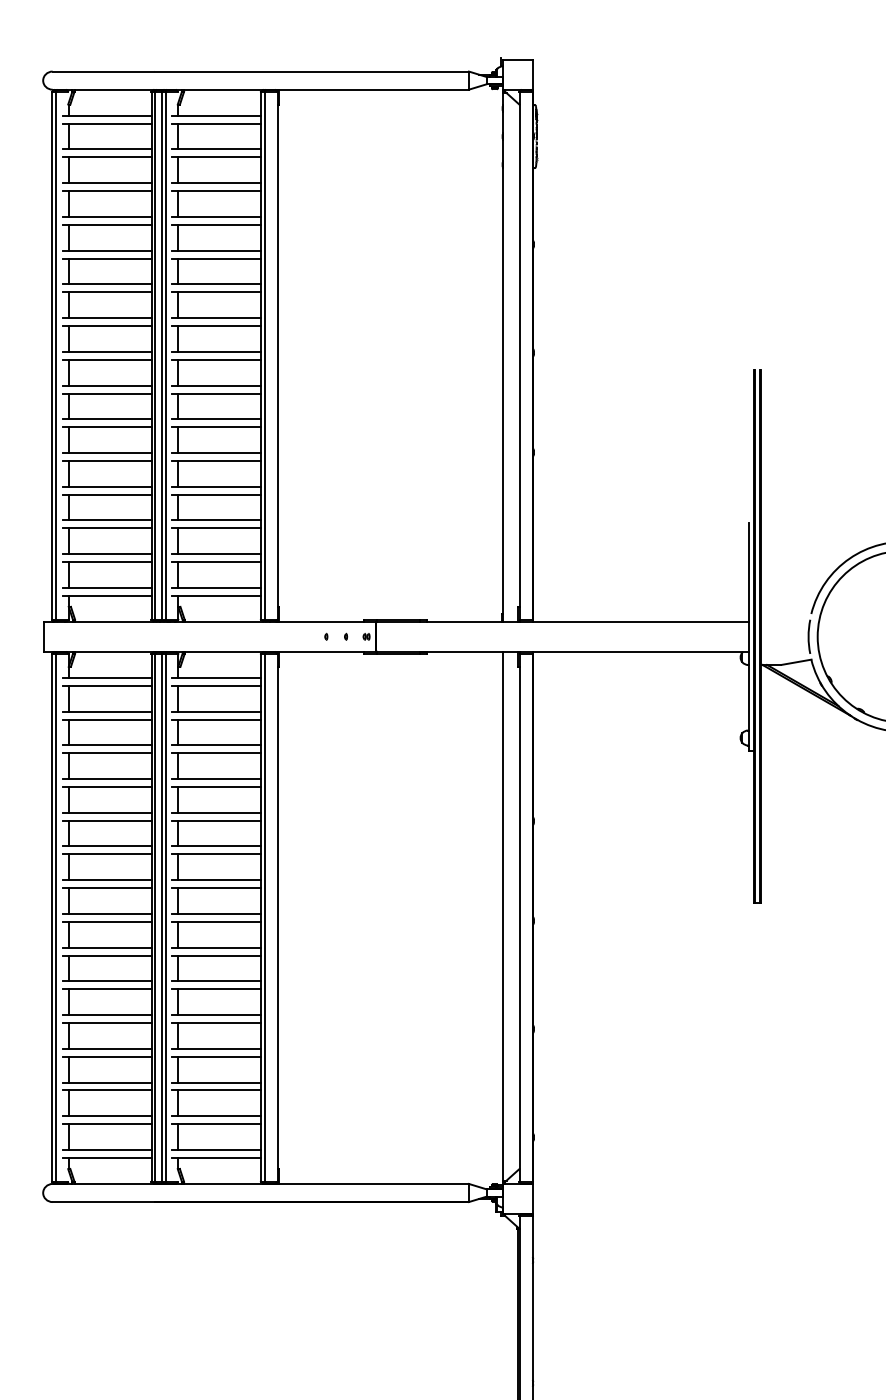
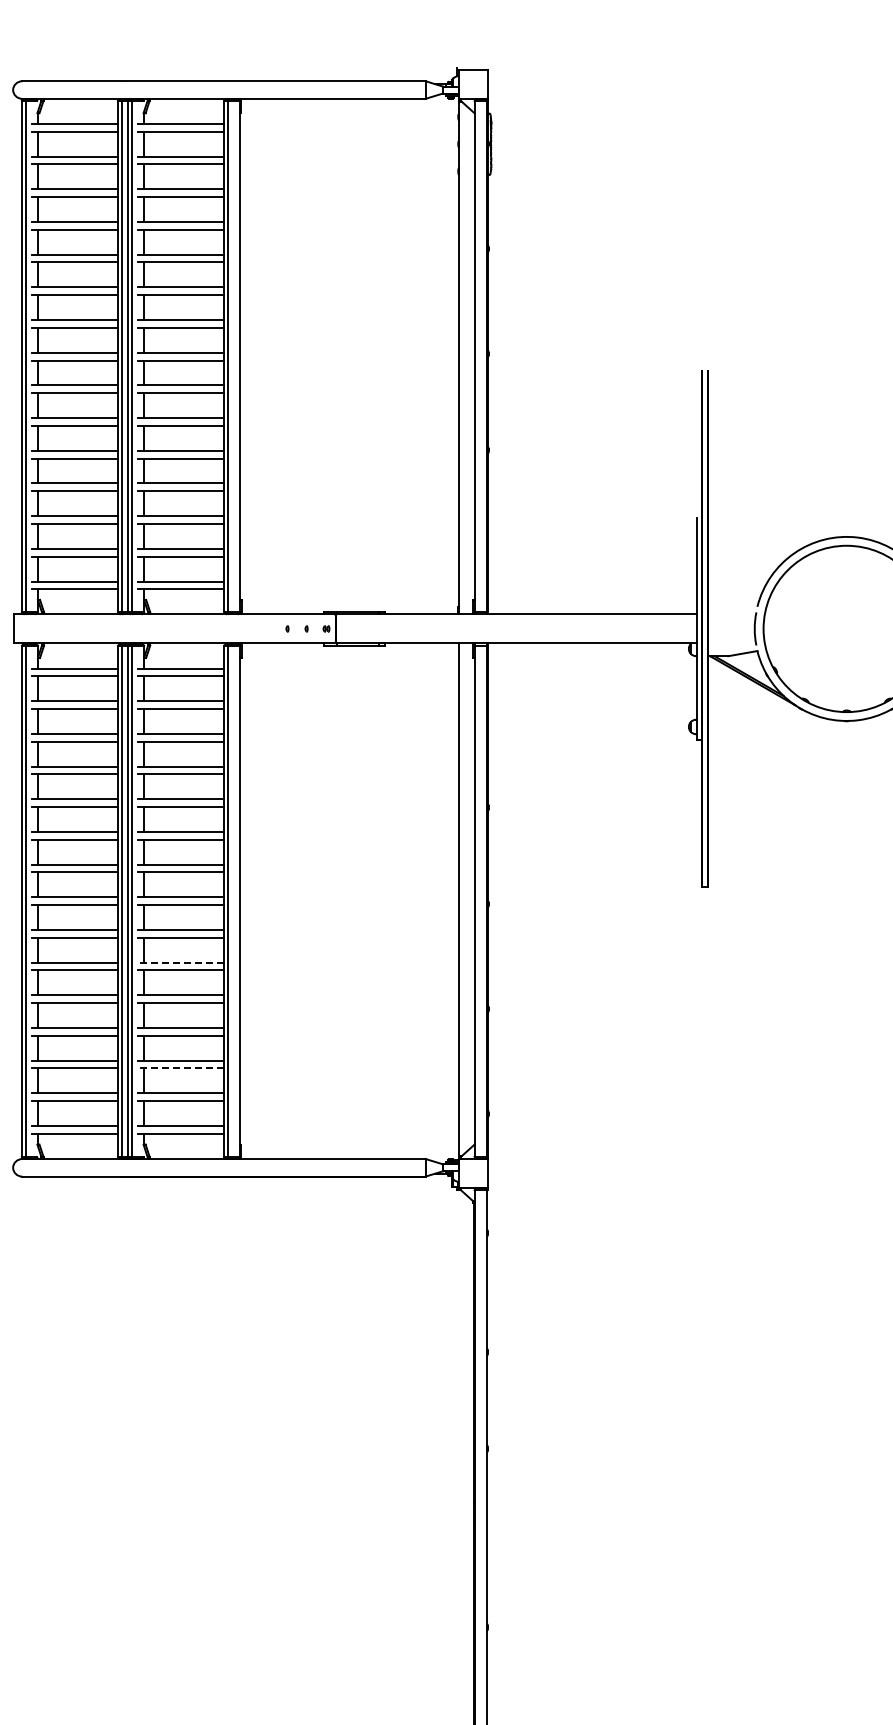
line: (215, 981) -> (180, 962), solid -> dashed
line: (215, 1090) -> (180, 1068), solid -> dashed

